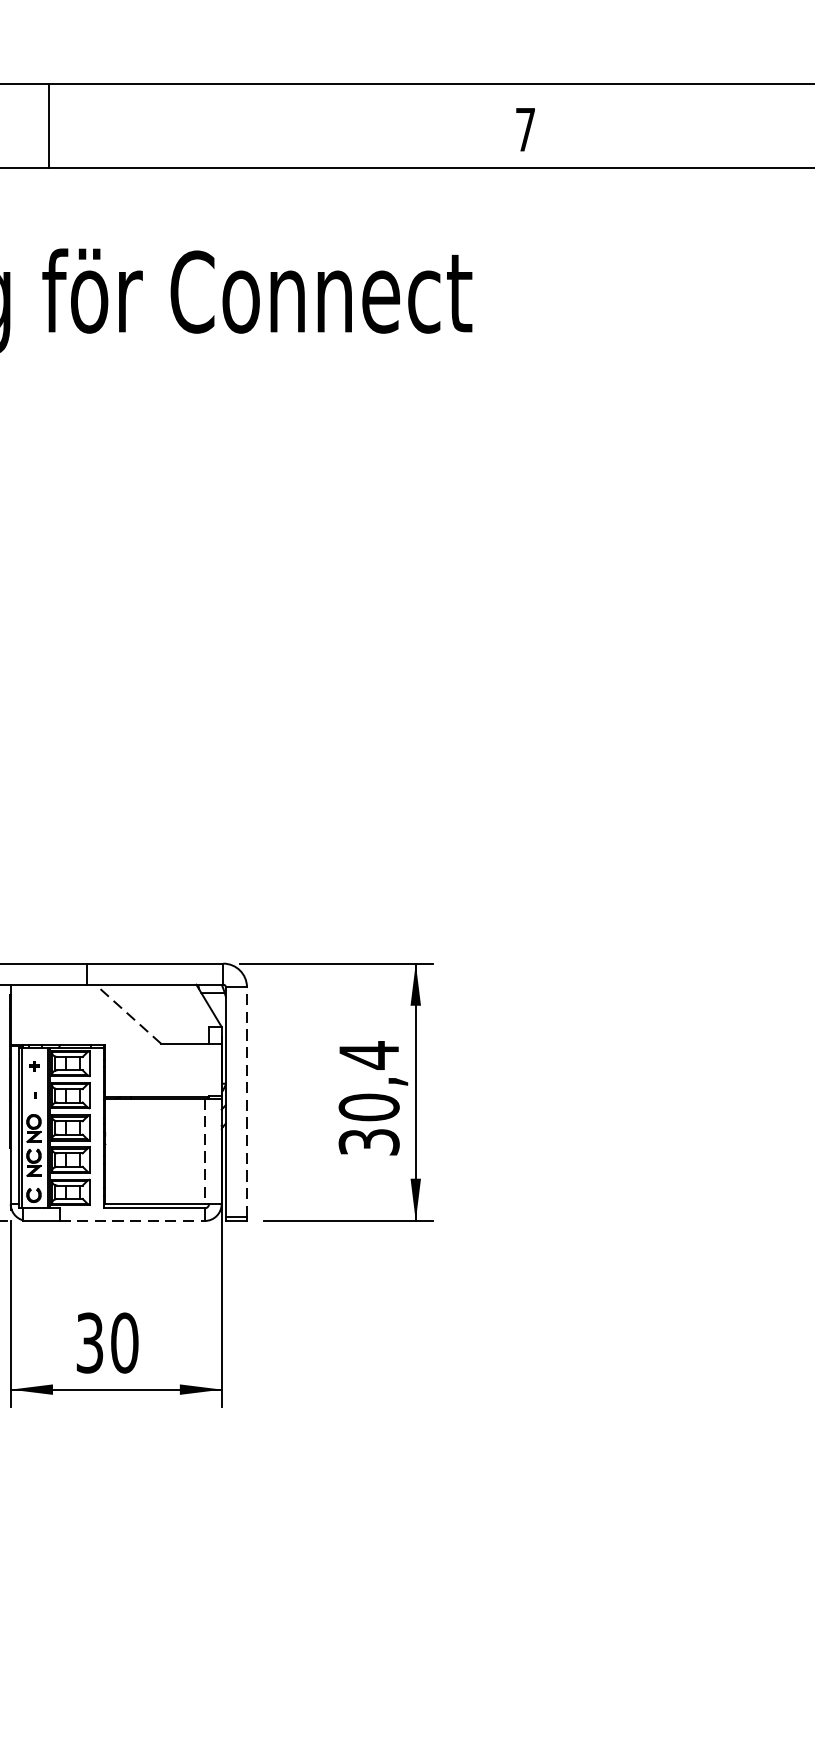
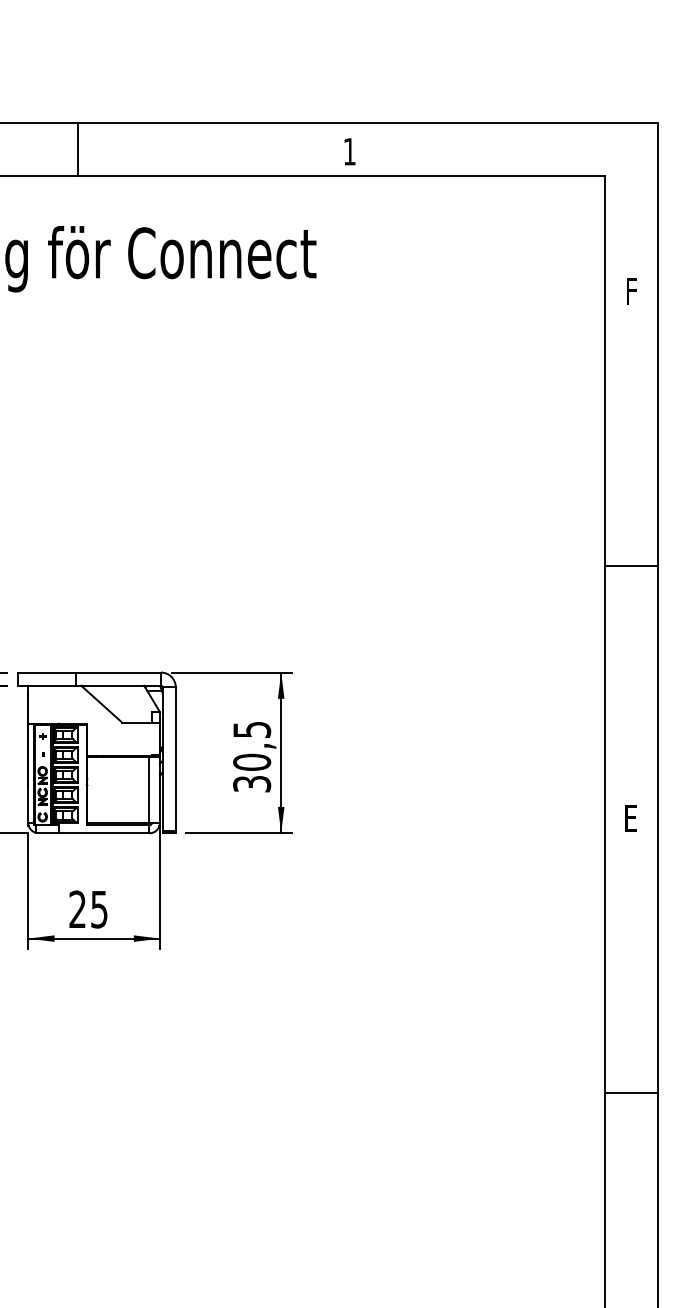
line: (49, 126) -> (78, 149), moved
text: (525, 129) -> (349, 151), 7 -> 1
line: (128, 1014) -> (101, 704), dashed -> solid
text: (369, 1054) -> (252, 729), 30,4 -> 30,5
line: (246, 1101) -> (175, 758), dashed -> solid
line: (204, 1150) -> (149, 789), dashed -> solid
line: (132, 1221) -> (104, 833), dashed -> solid
text: (107, 1343) -> (88, 909), 30 -> 25

